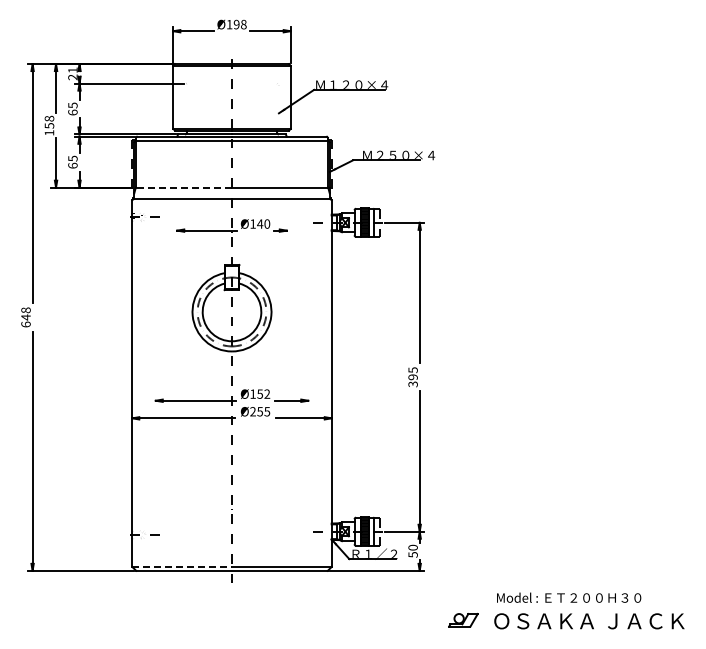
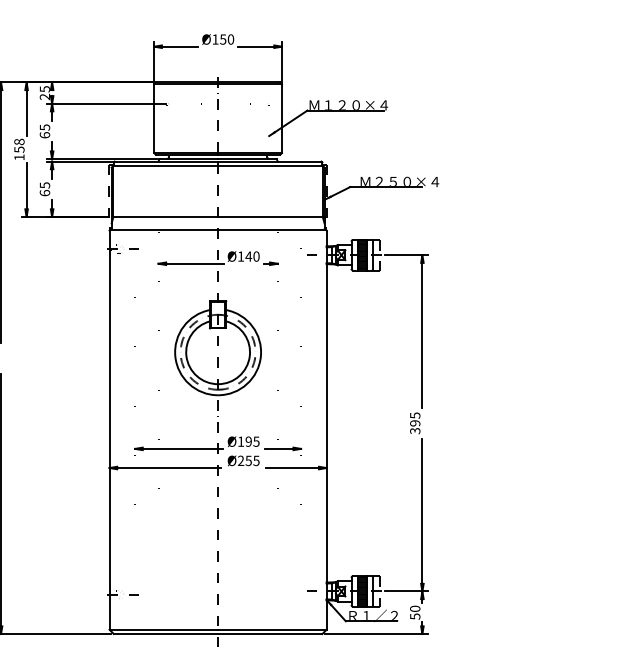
text: (239, 24) -> (226, 39), Ø198 -> Ø150
text: (72, 70) -> (44, 89), 21 -> 25
line: (183, 187) -> (165, 216), dashed -> solid
text: (263, 393) -> (252, 441), Ø152 -> Ø195
line: (182, 566) -> (164, 629), dashed -> solid

